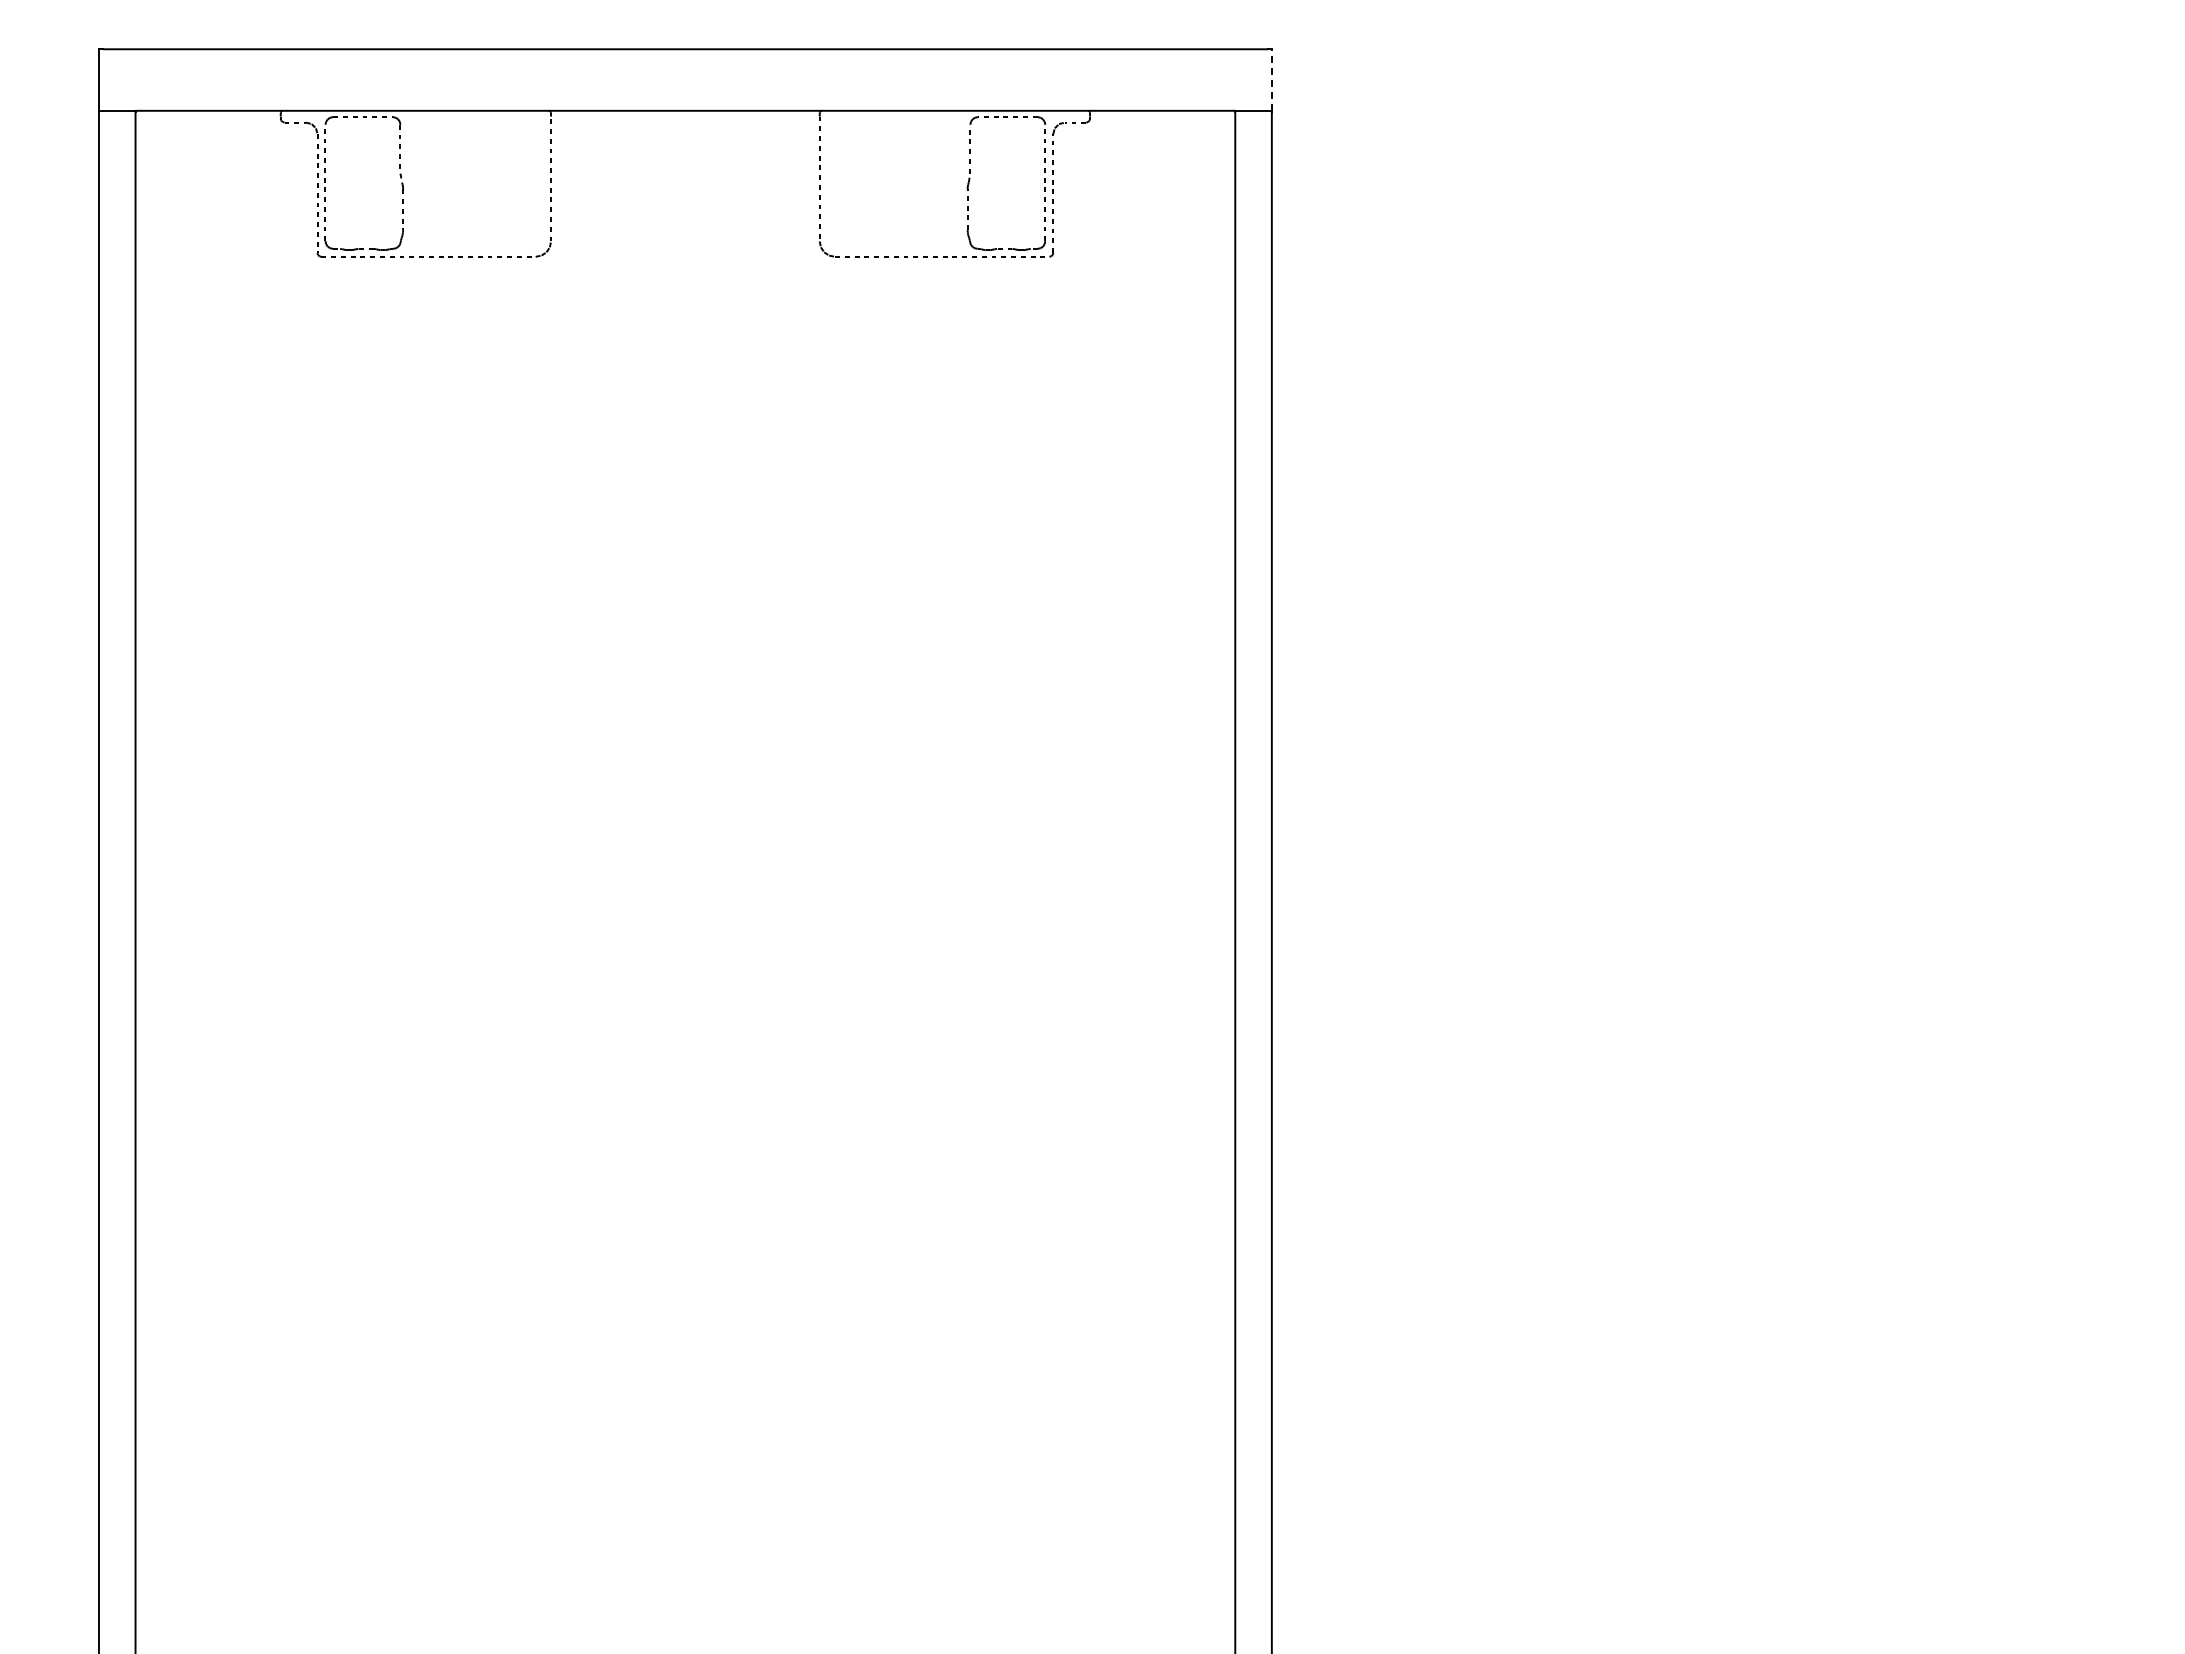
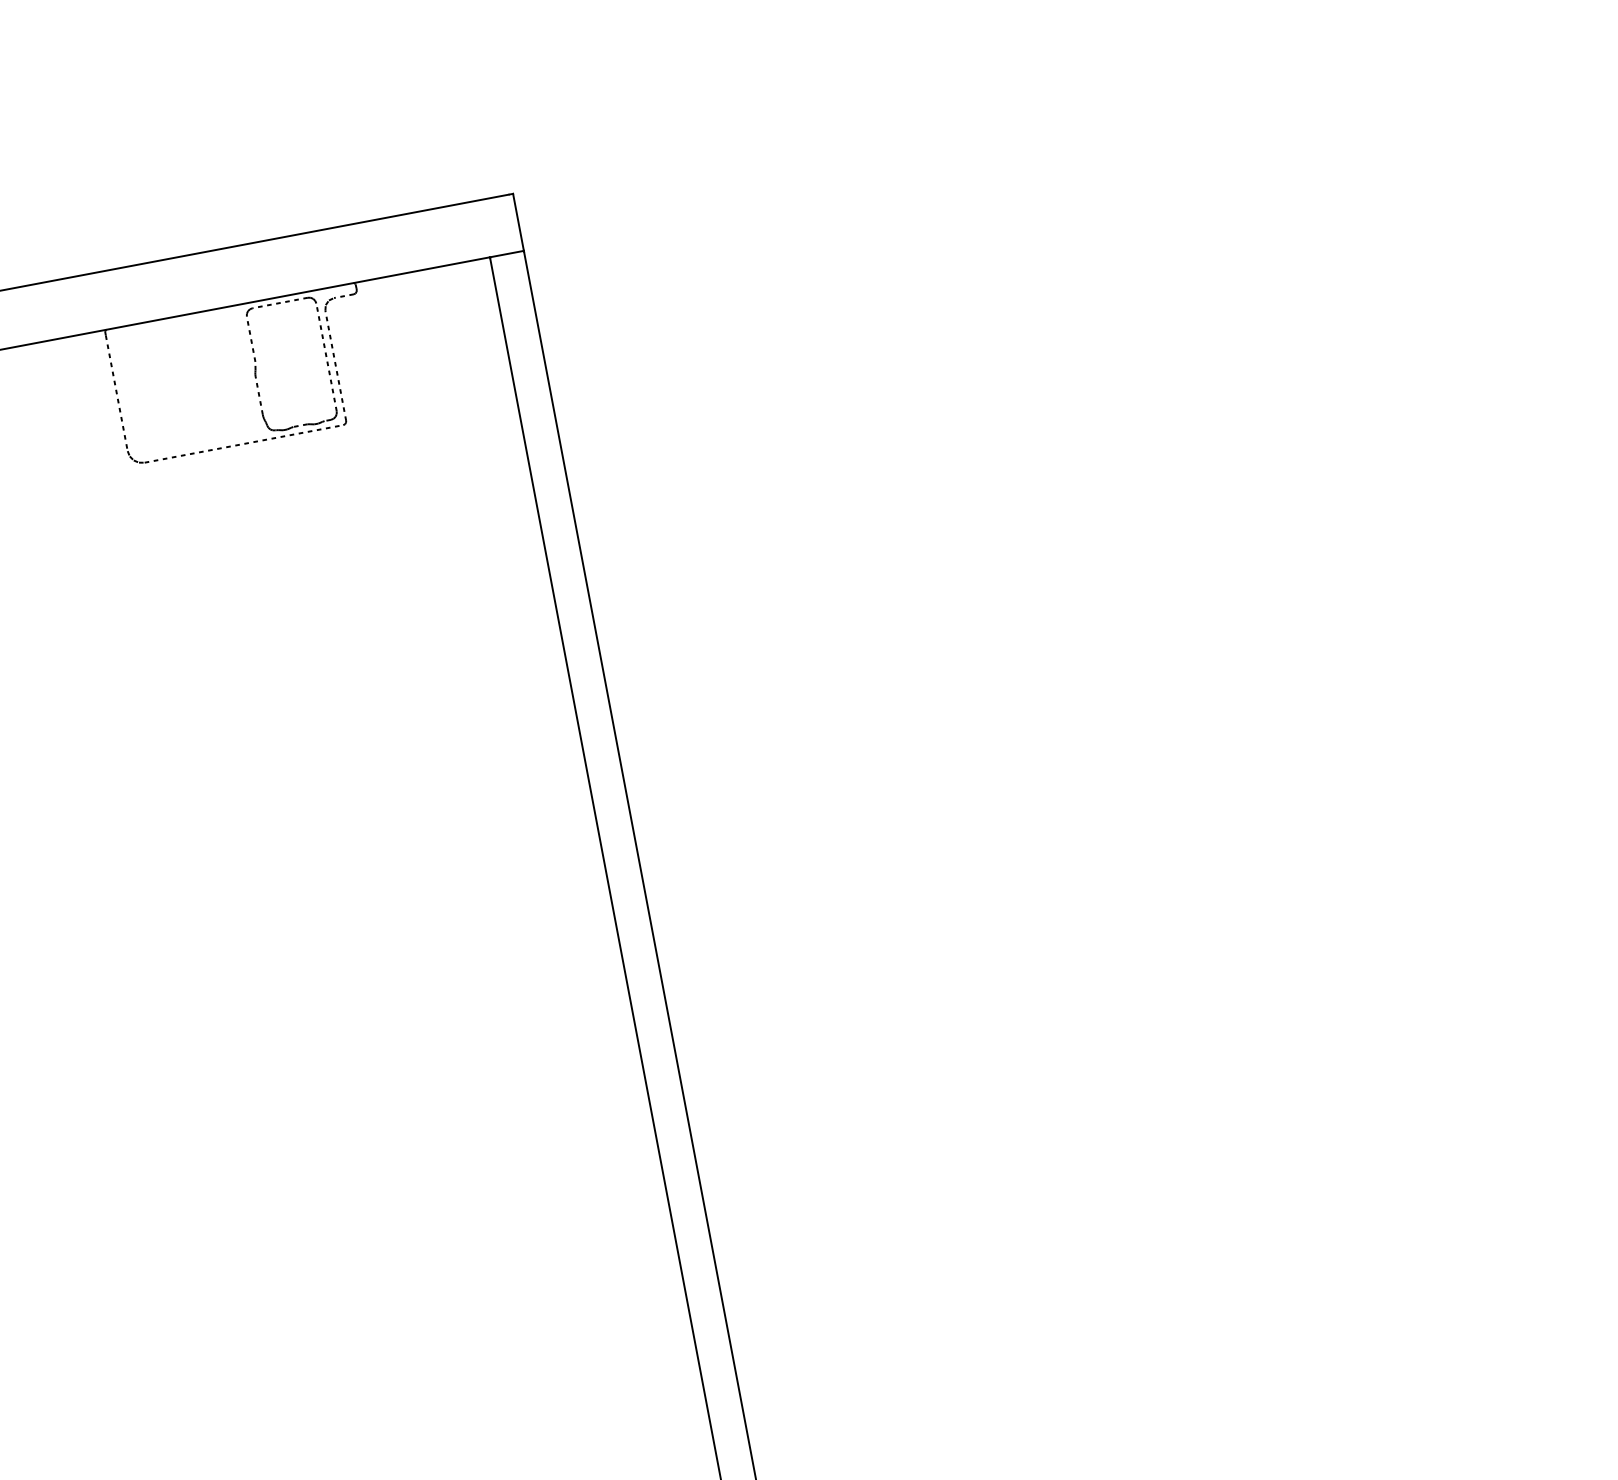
line: (1271, 80) -> (518, 222), dashed -> solid

